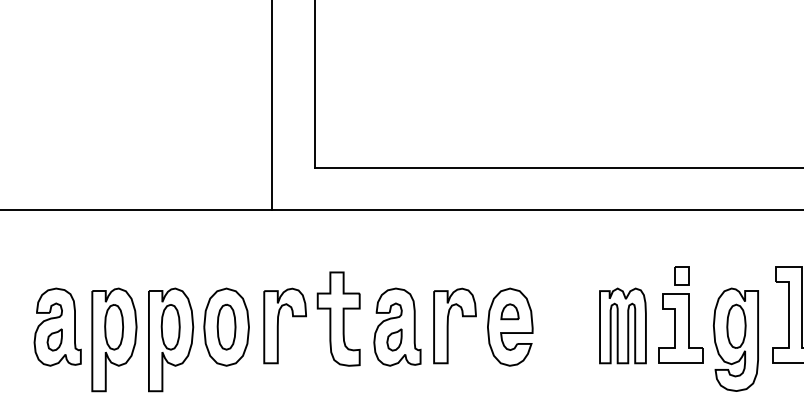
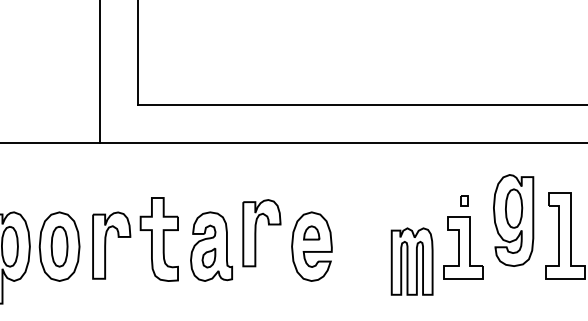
part: (681, 275) -> (464, 200), size x0.6
part: (454, 325) -> (261, 232), moved
part: (622, 325) -> (411, 261), moved
part: (735, 339) -> (513, 220), moved

